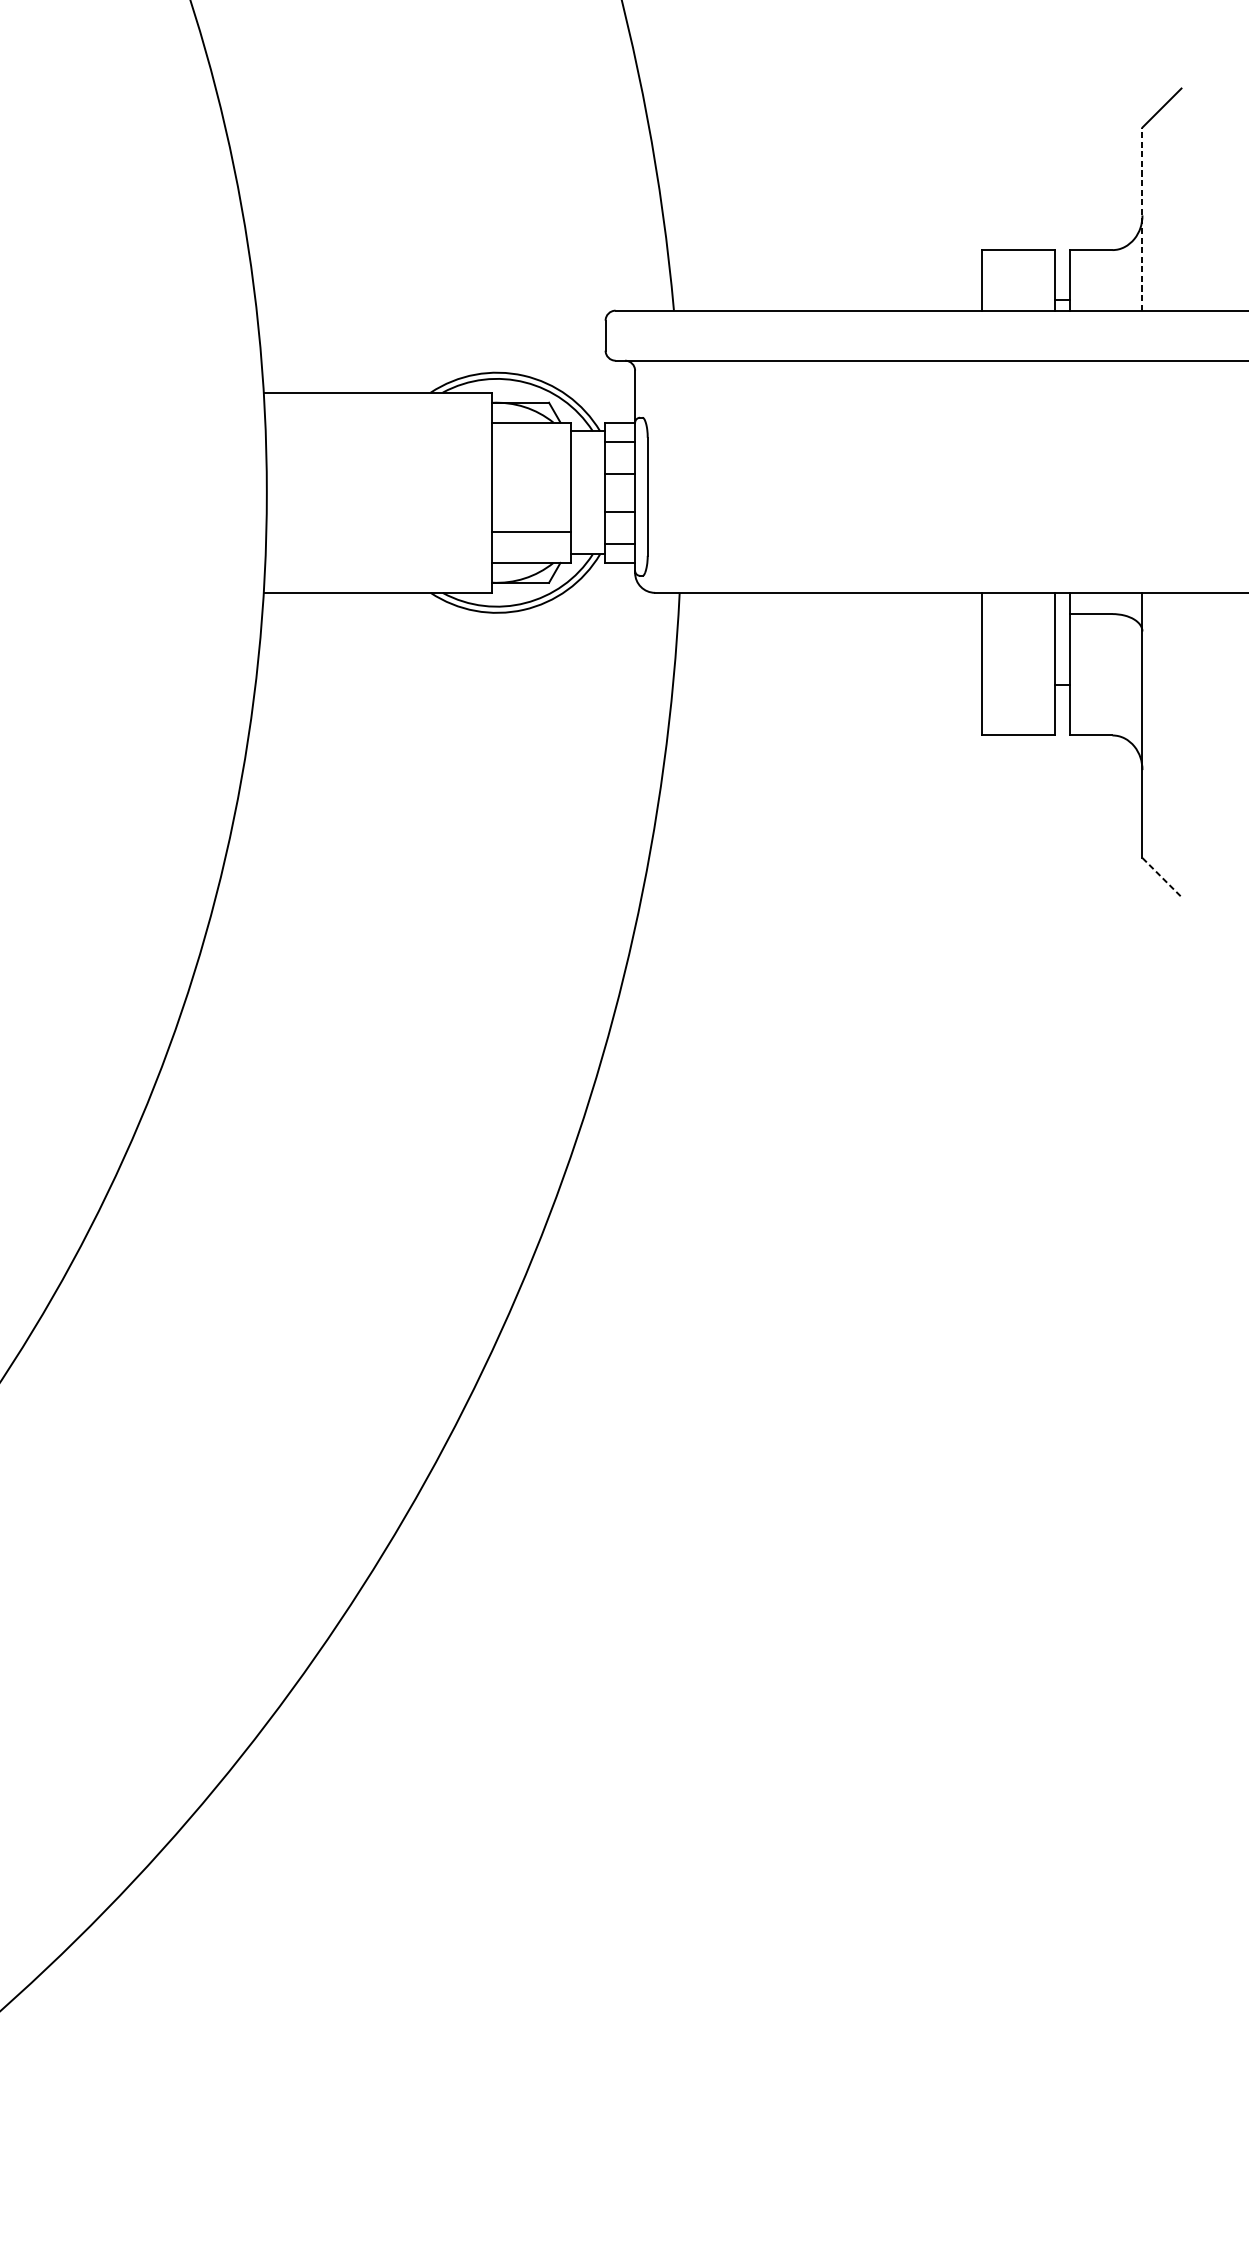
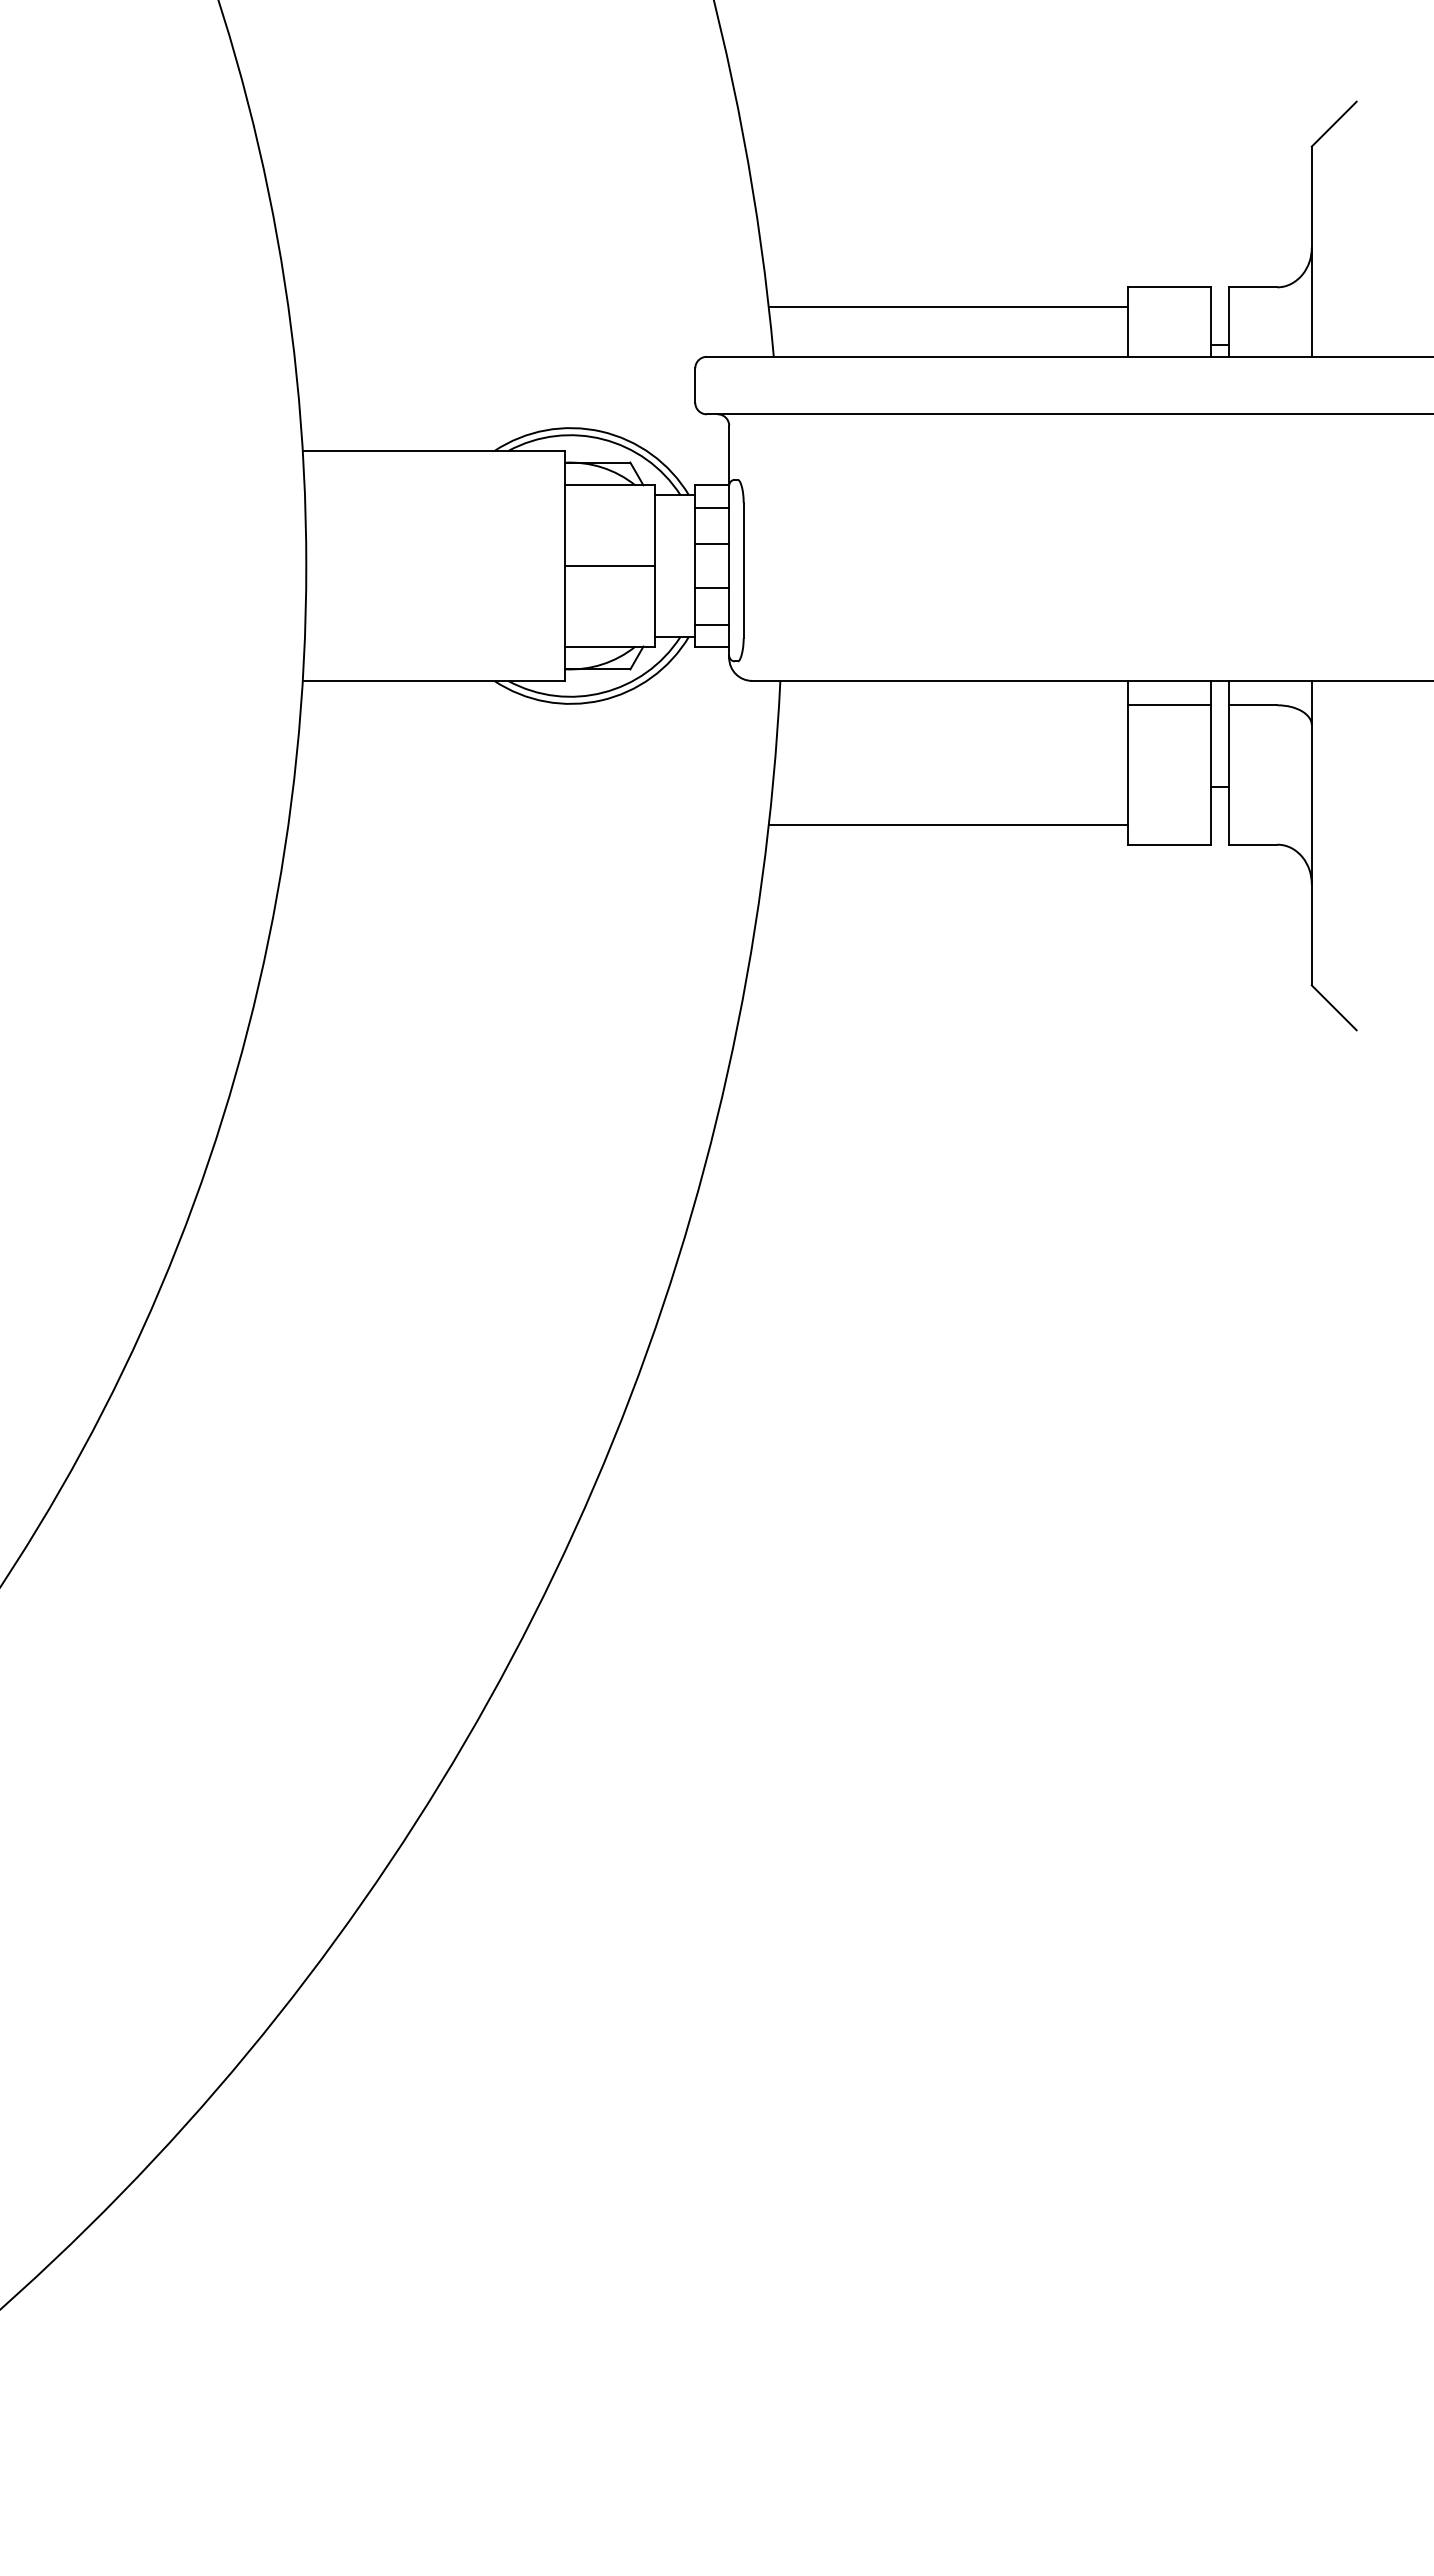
line: (1142, 218) -> (1311, 251), dashed -> solid
line: (825, 267) -> (947, 307), added
line: (530, 532) -> (609, 566), moved
line: (1018, 614) -> (1169, 705), added
line: (825, 717) -> (947, 824), added
line: (1162, 877) -> (1334, 1007), dashed -> solid

